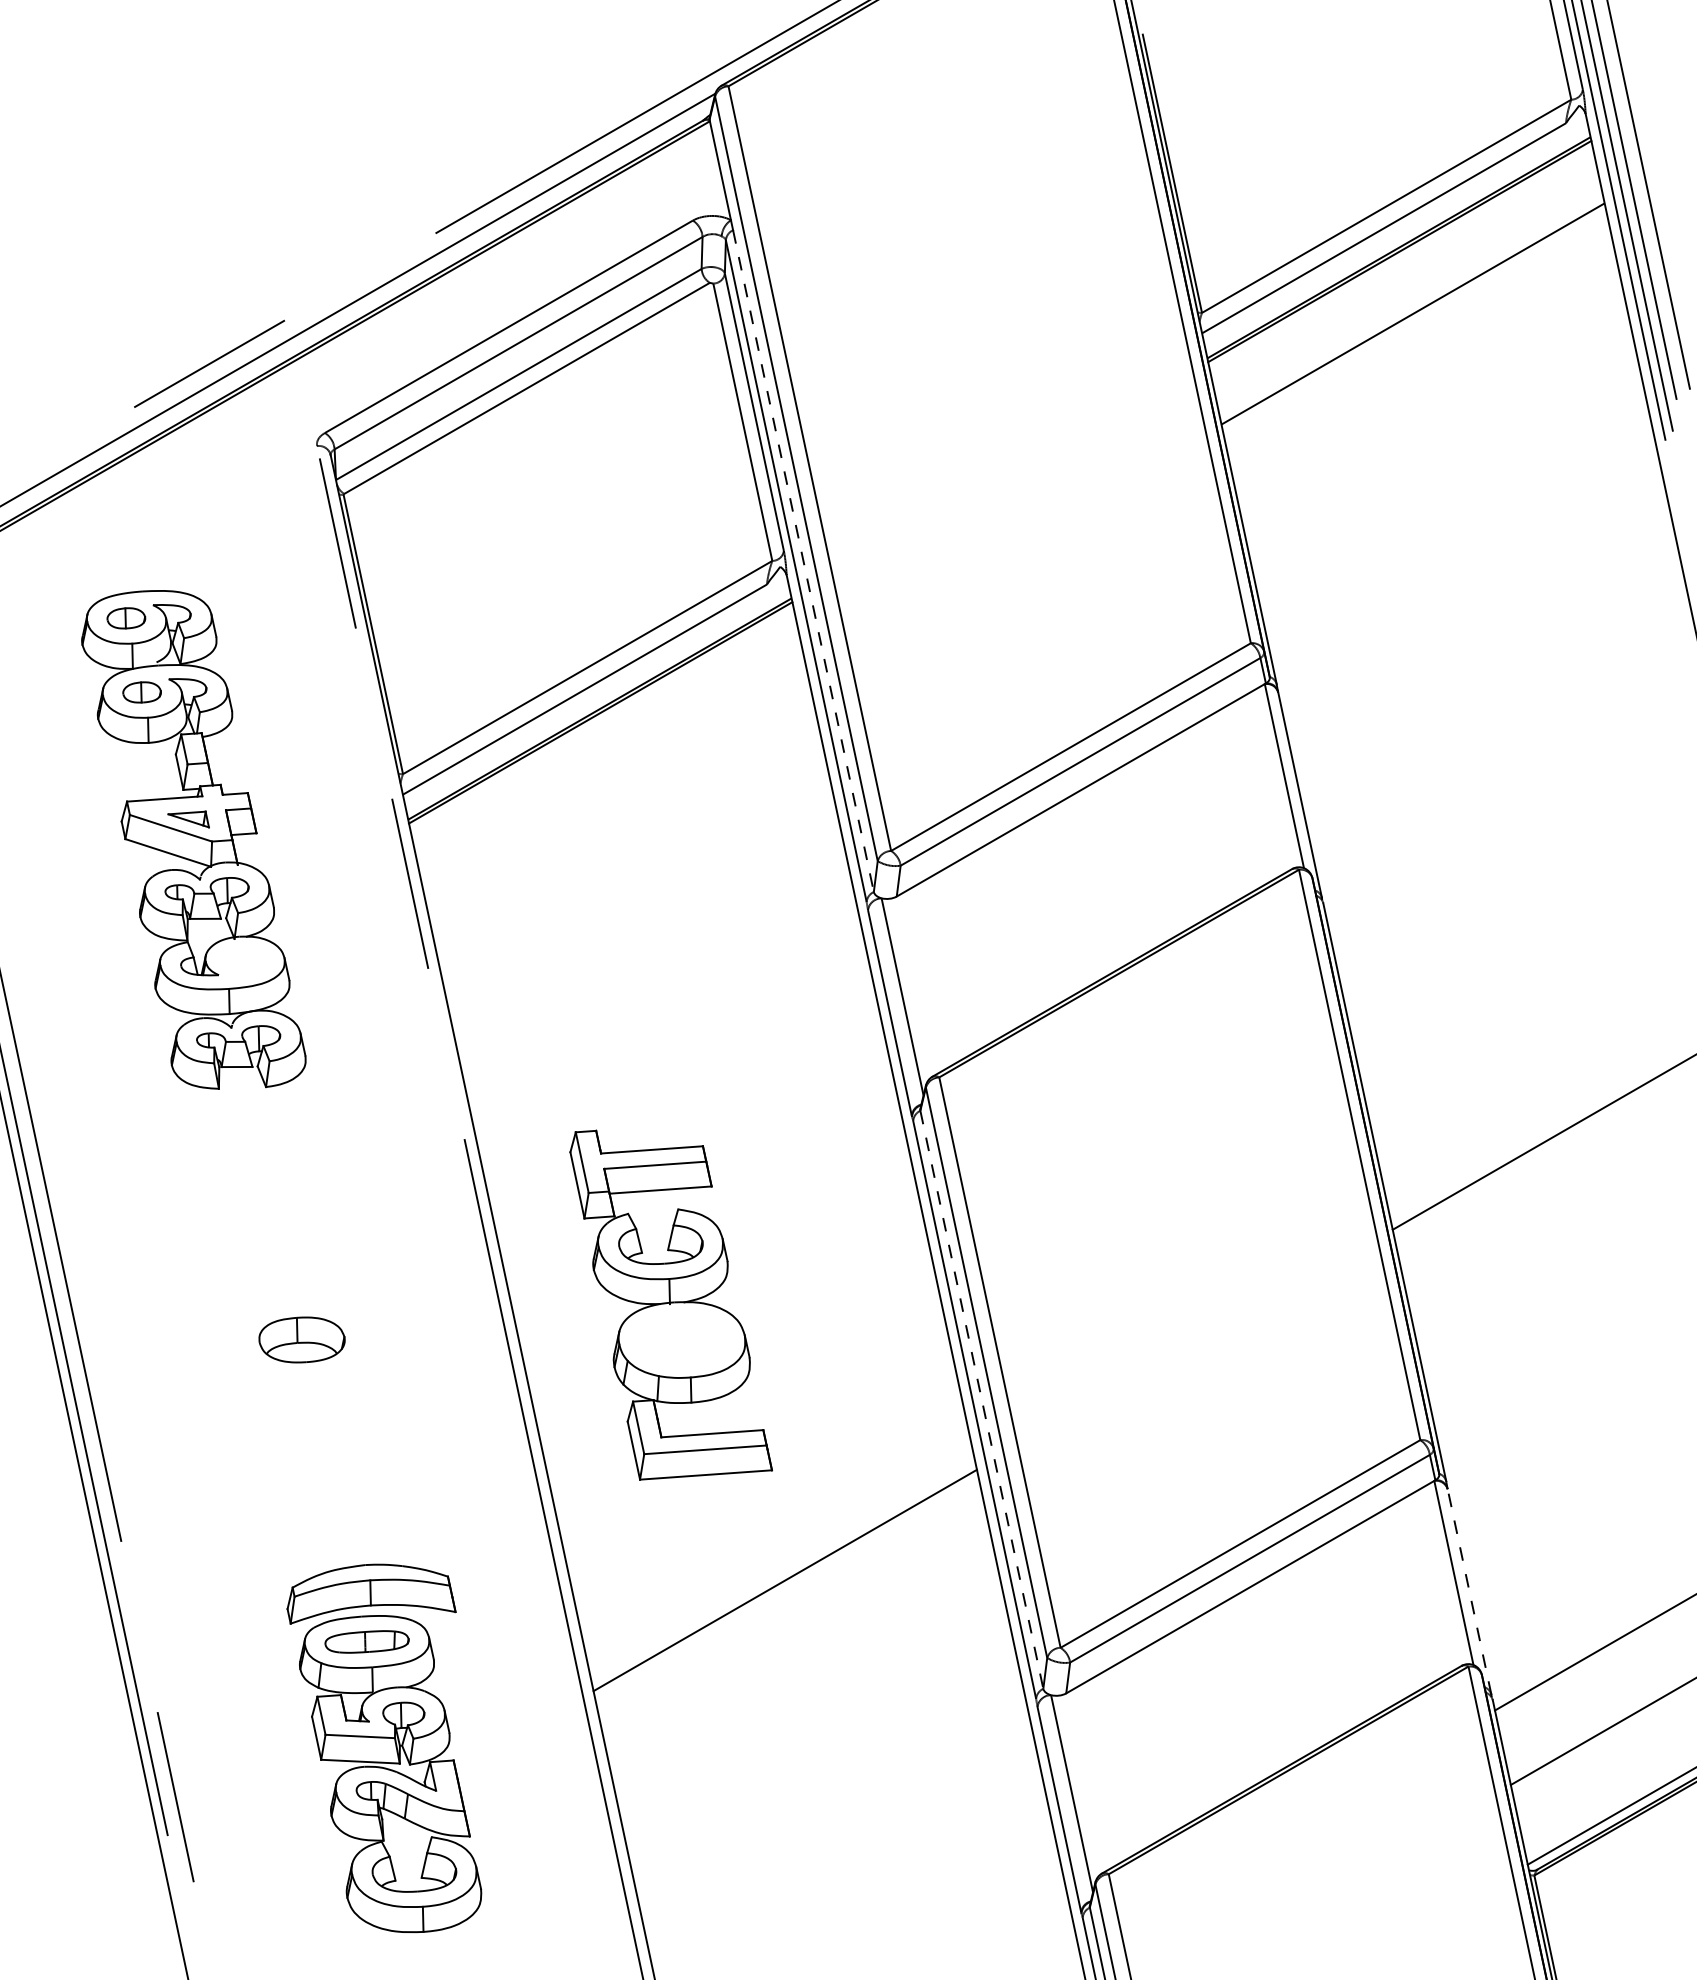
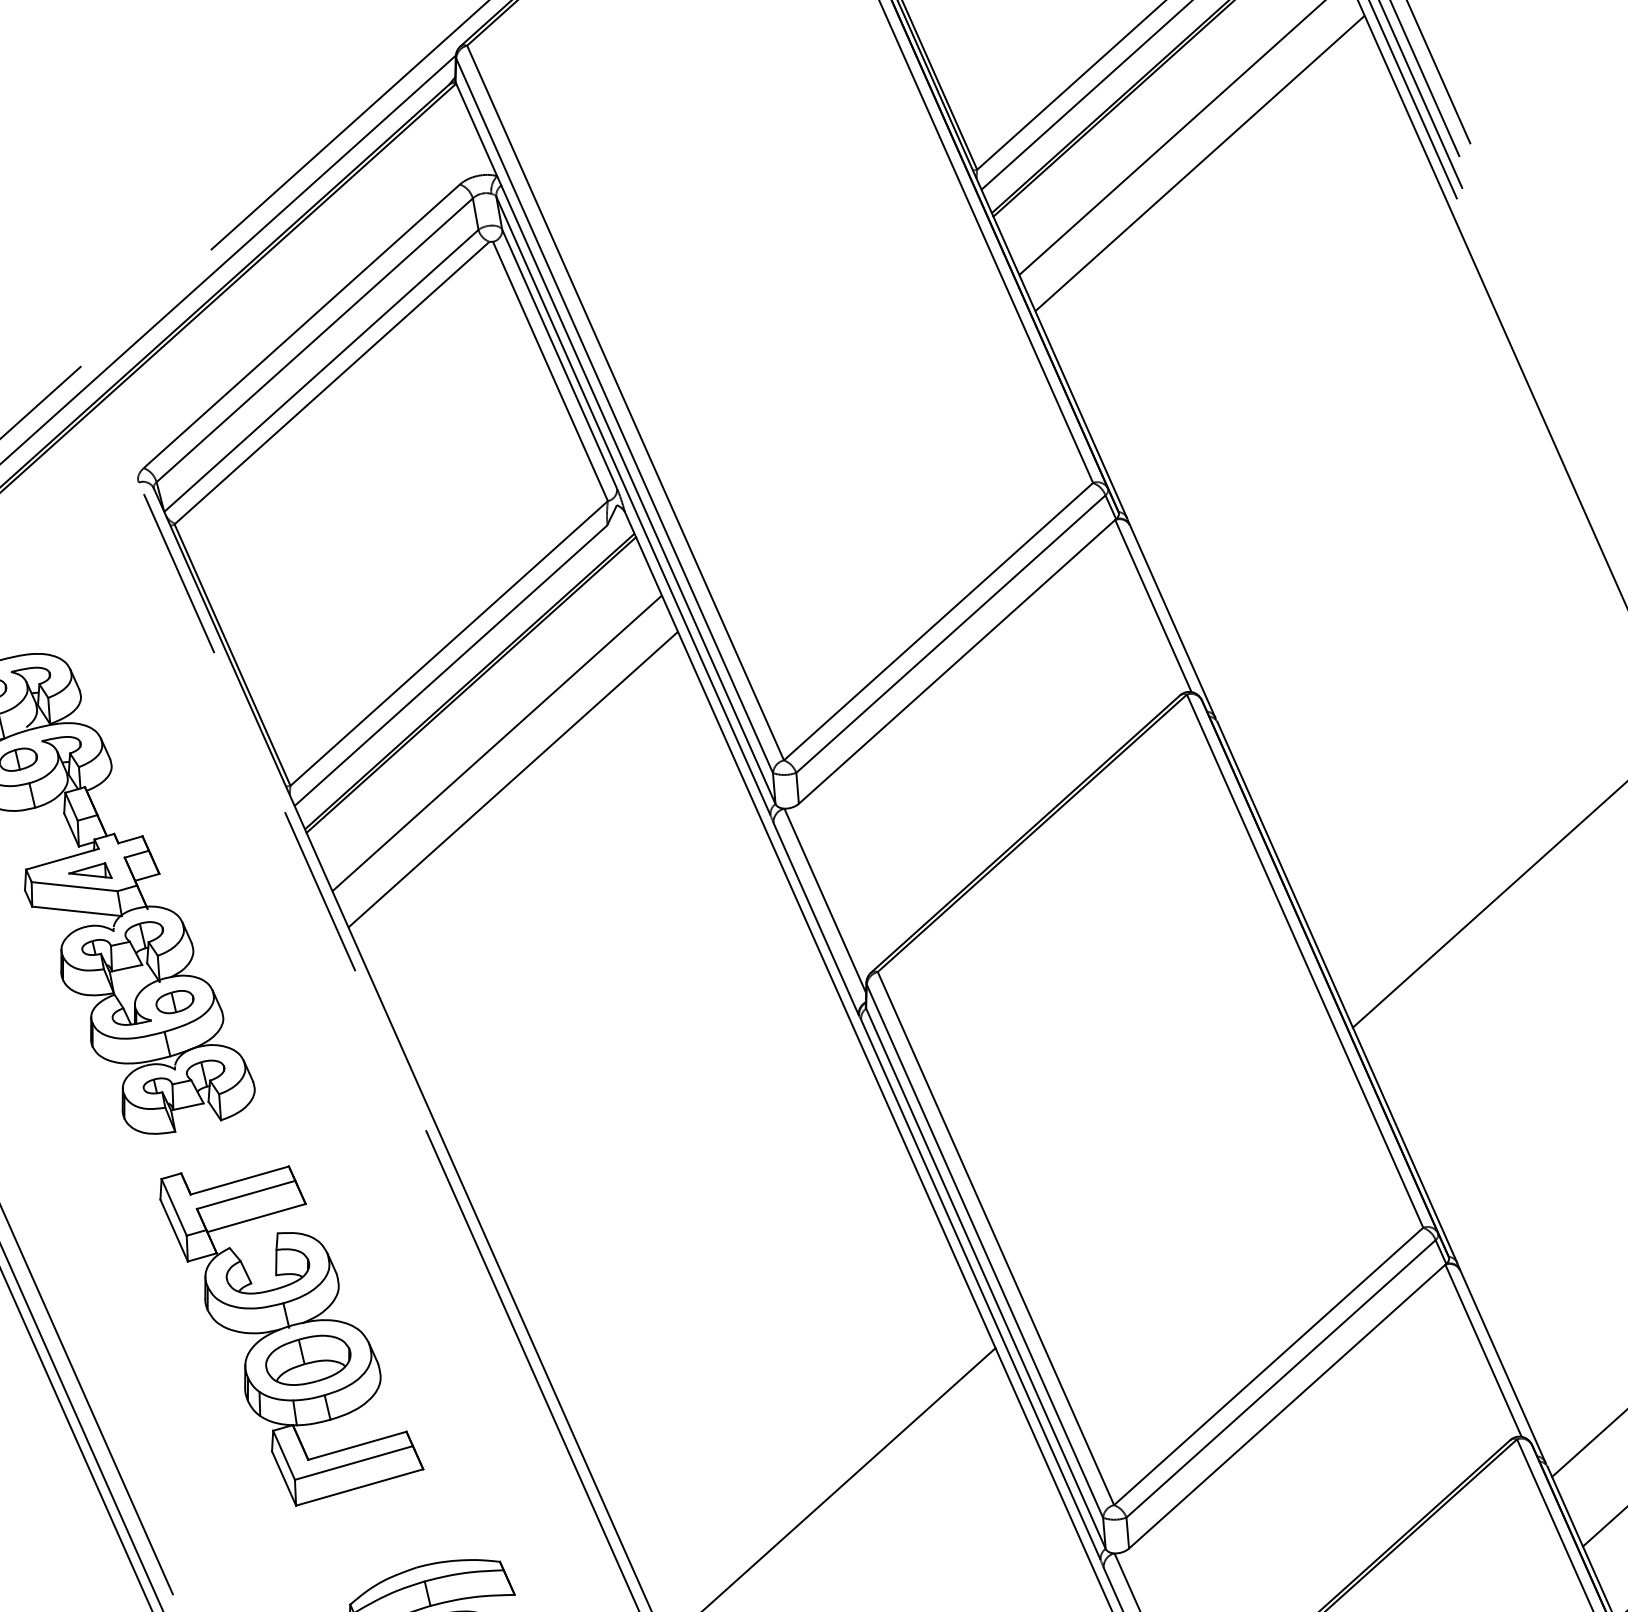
line: (1420, 352) -> (1199, 163), added
line: (803, 561) -> (638, 495), dashed -> solid
line: (613, 774) -> (496, 742), added
line: (621, 813) -> (512, 779), added
part: (245, 962) -> (175, 1002), added
part: (670, 1304) -> (289, 1327), moved
line: (981, 1400) -> (985, 1279), dashed -> solid
line: (1469, 1591) -> (1502, 1365), dashed -> solid

